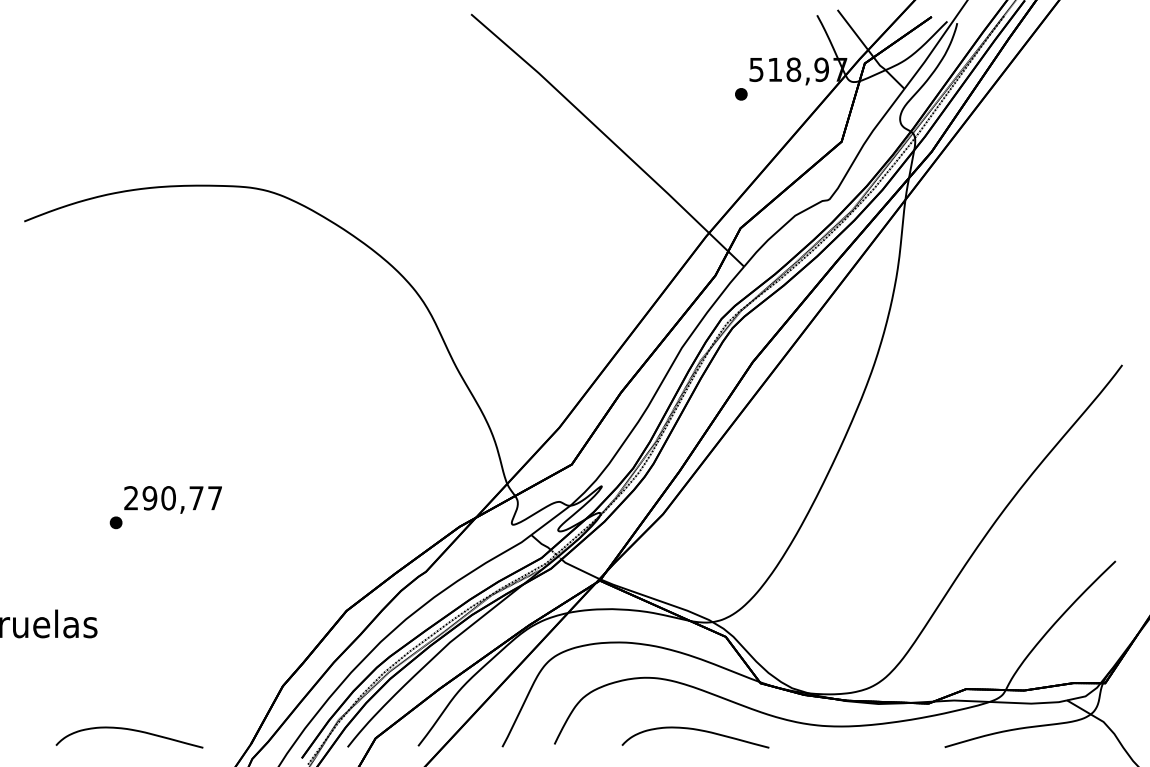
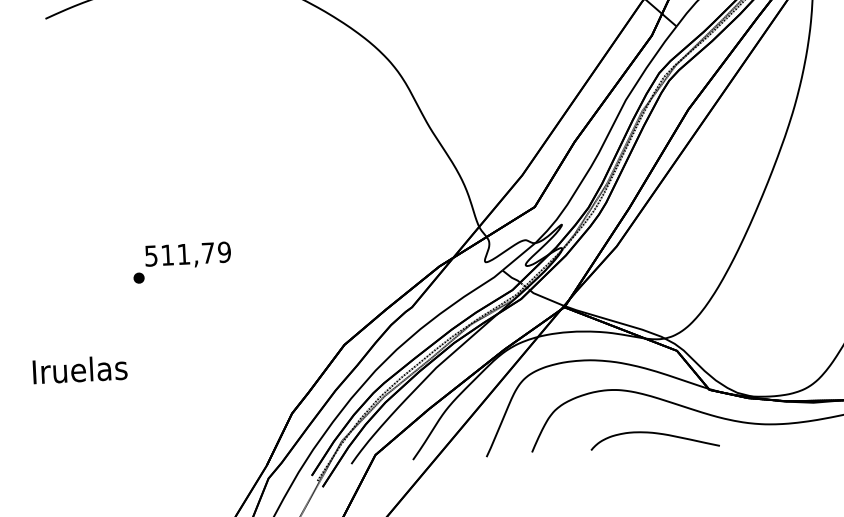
text: (173, 498) -> (188, 254), 290,77 -> 511,79
curve: (129, 730) -> (159, 459), removed

